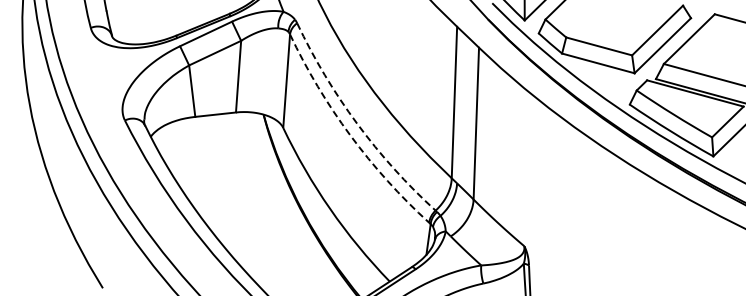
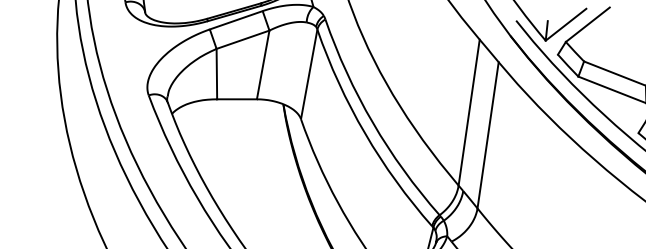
arc: (357, 123) -> (373, 122), dashed -> solid
arc: (350, 135) -> (365, 133), dashed -> solid

